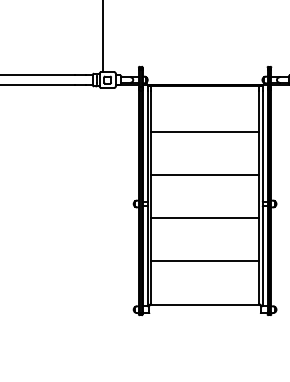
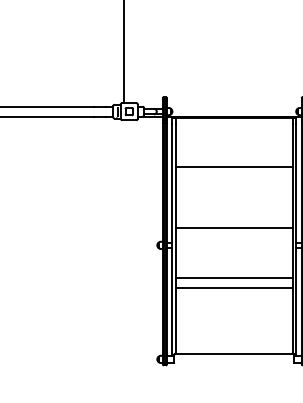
line: (204, 174) -> (233, 227), moved
line: (204, 218) -> (233, 287), moved
line: (204, 261) -> (233, 278), moved

